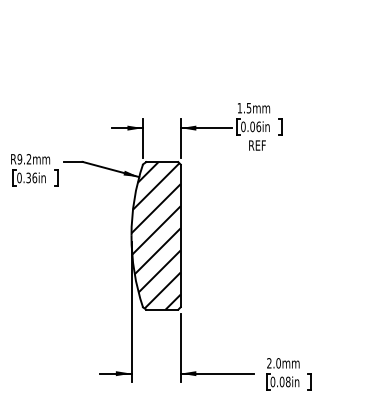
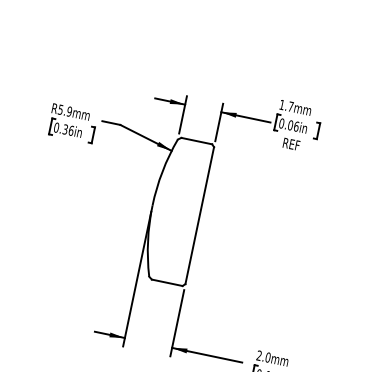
text: (248, 108) -> (290, 106), 1.5mm -> 1.7mm
text: (24, 159) -> (65, 111), R9.2mm -> R5.9mm
hatch: (155, 235) -> (175, 210), removed

